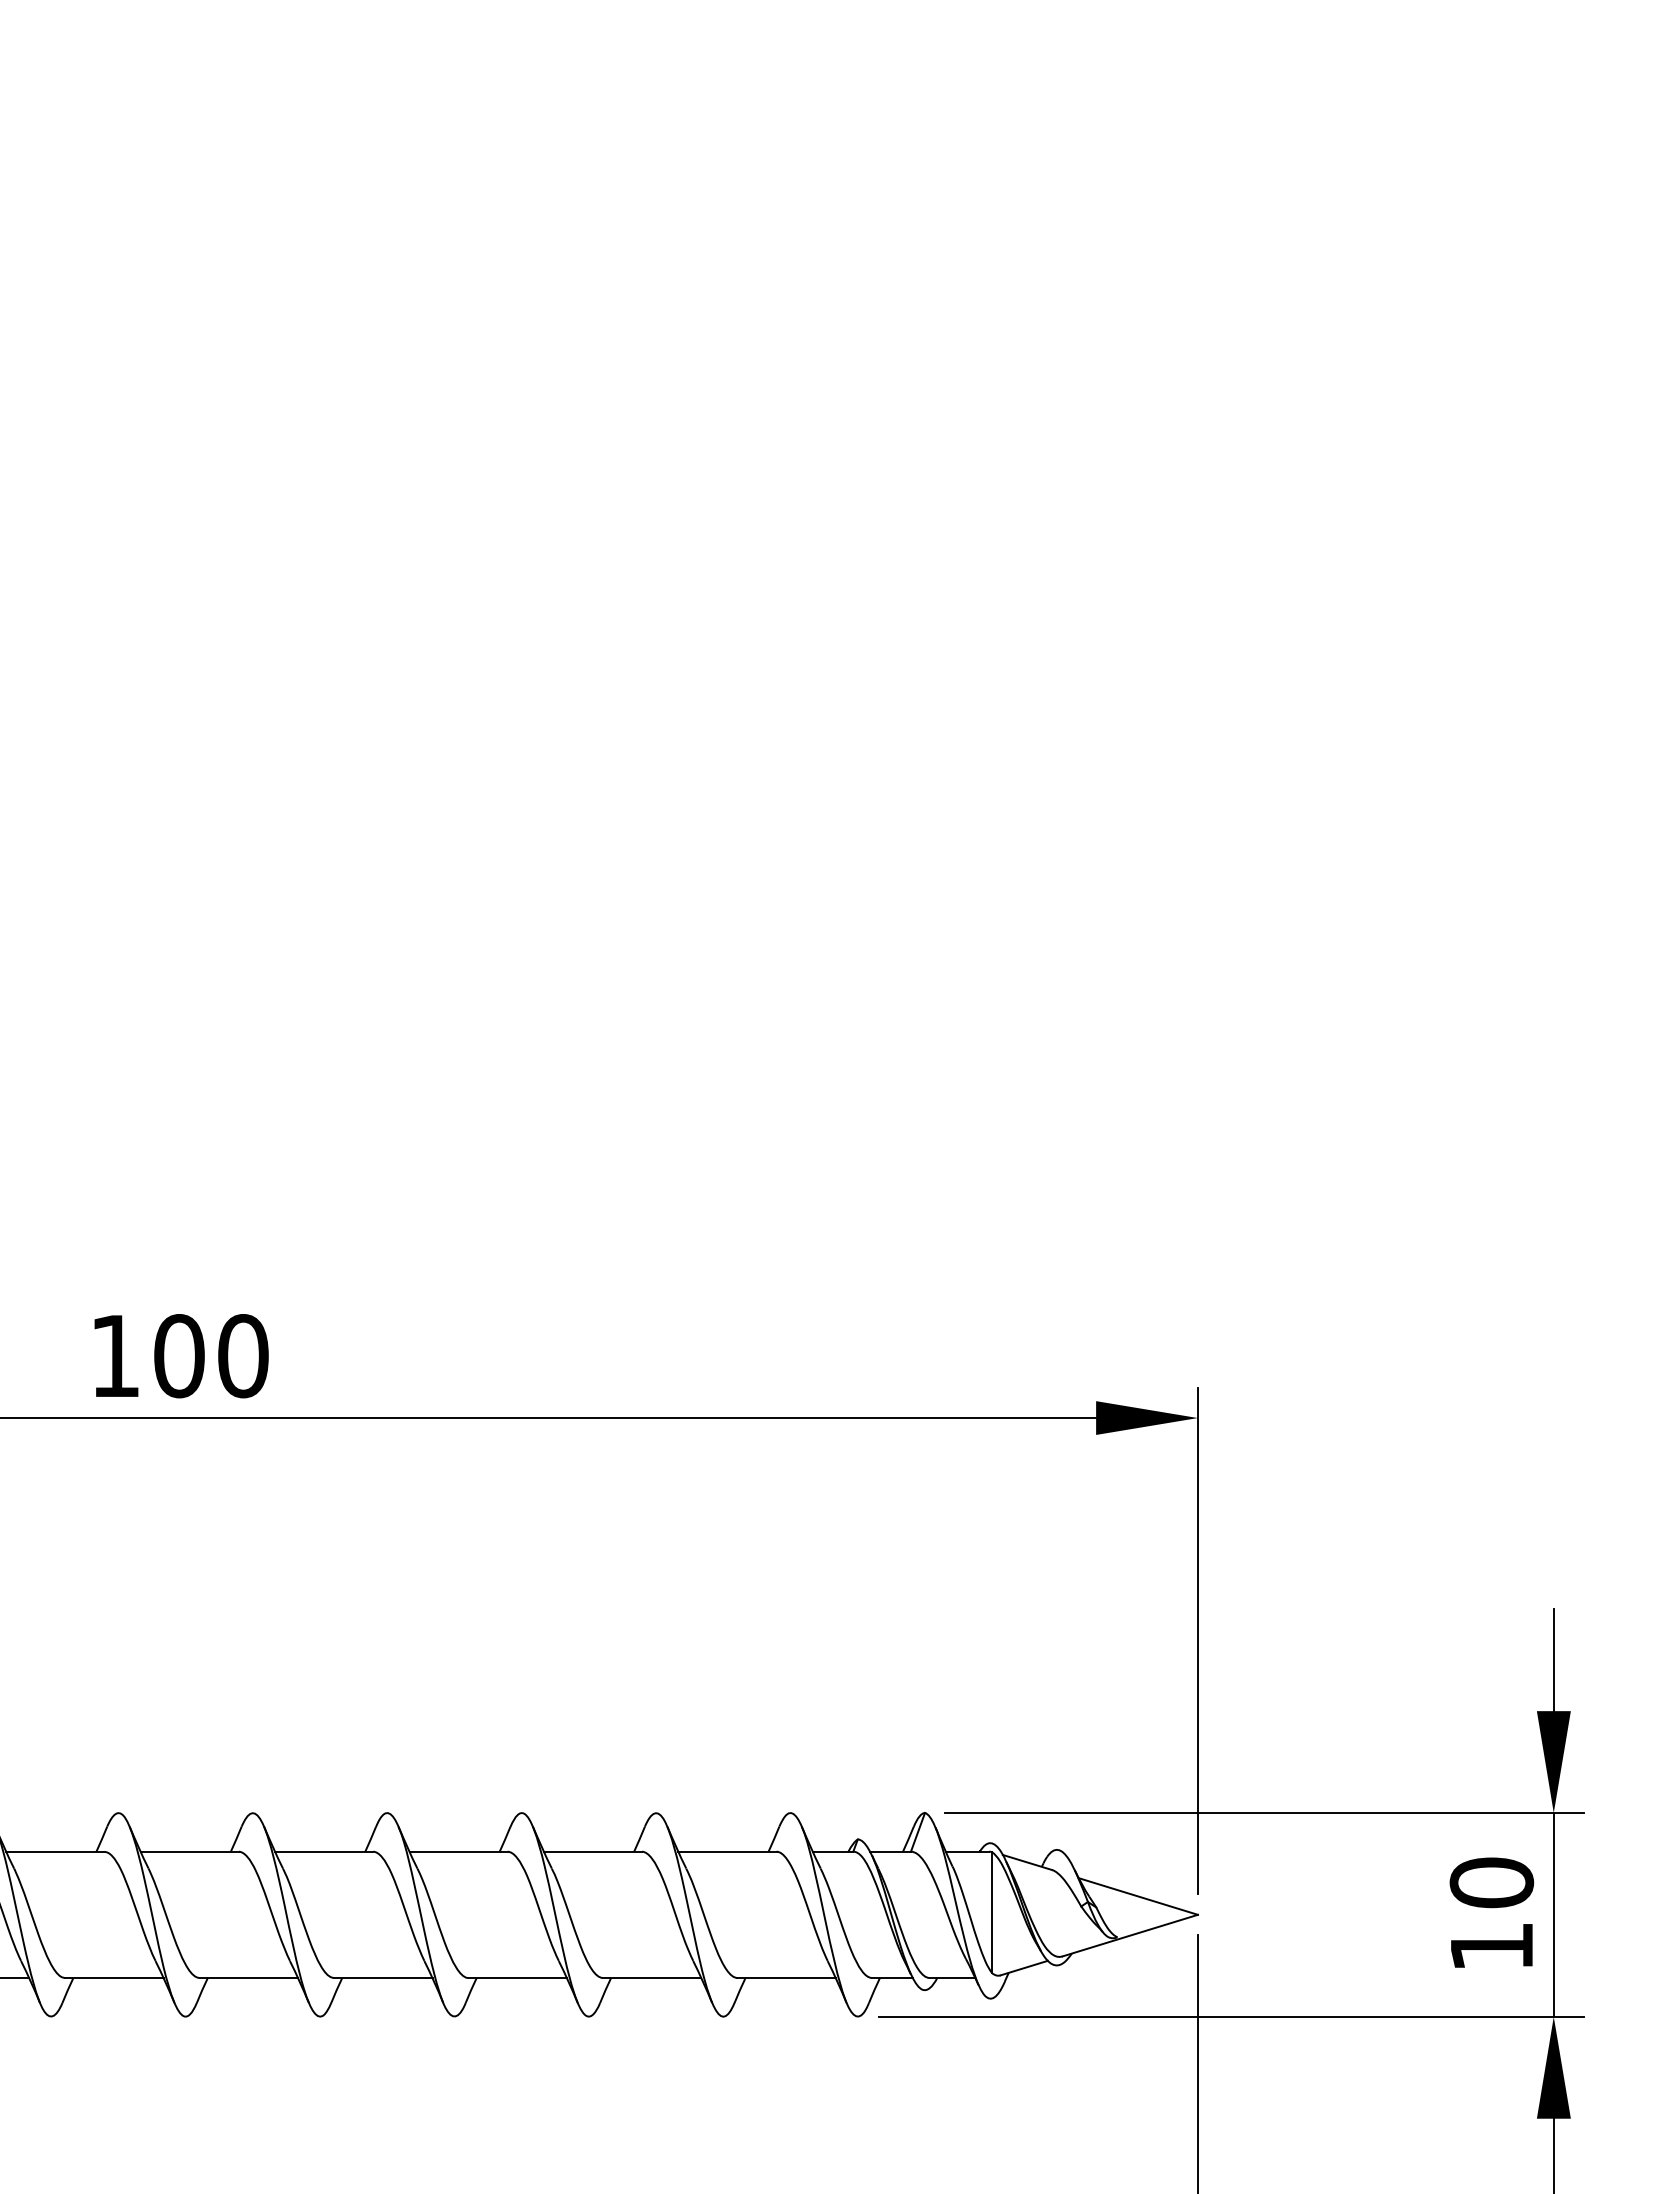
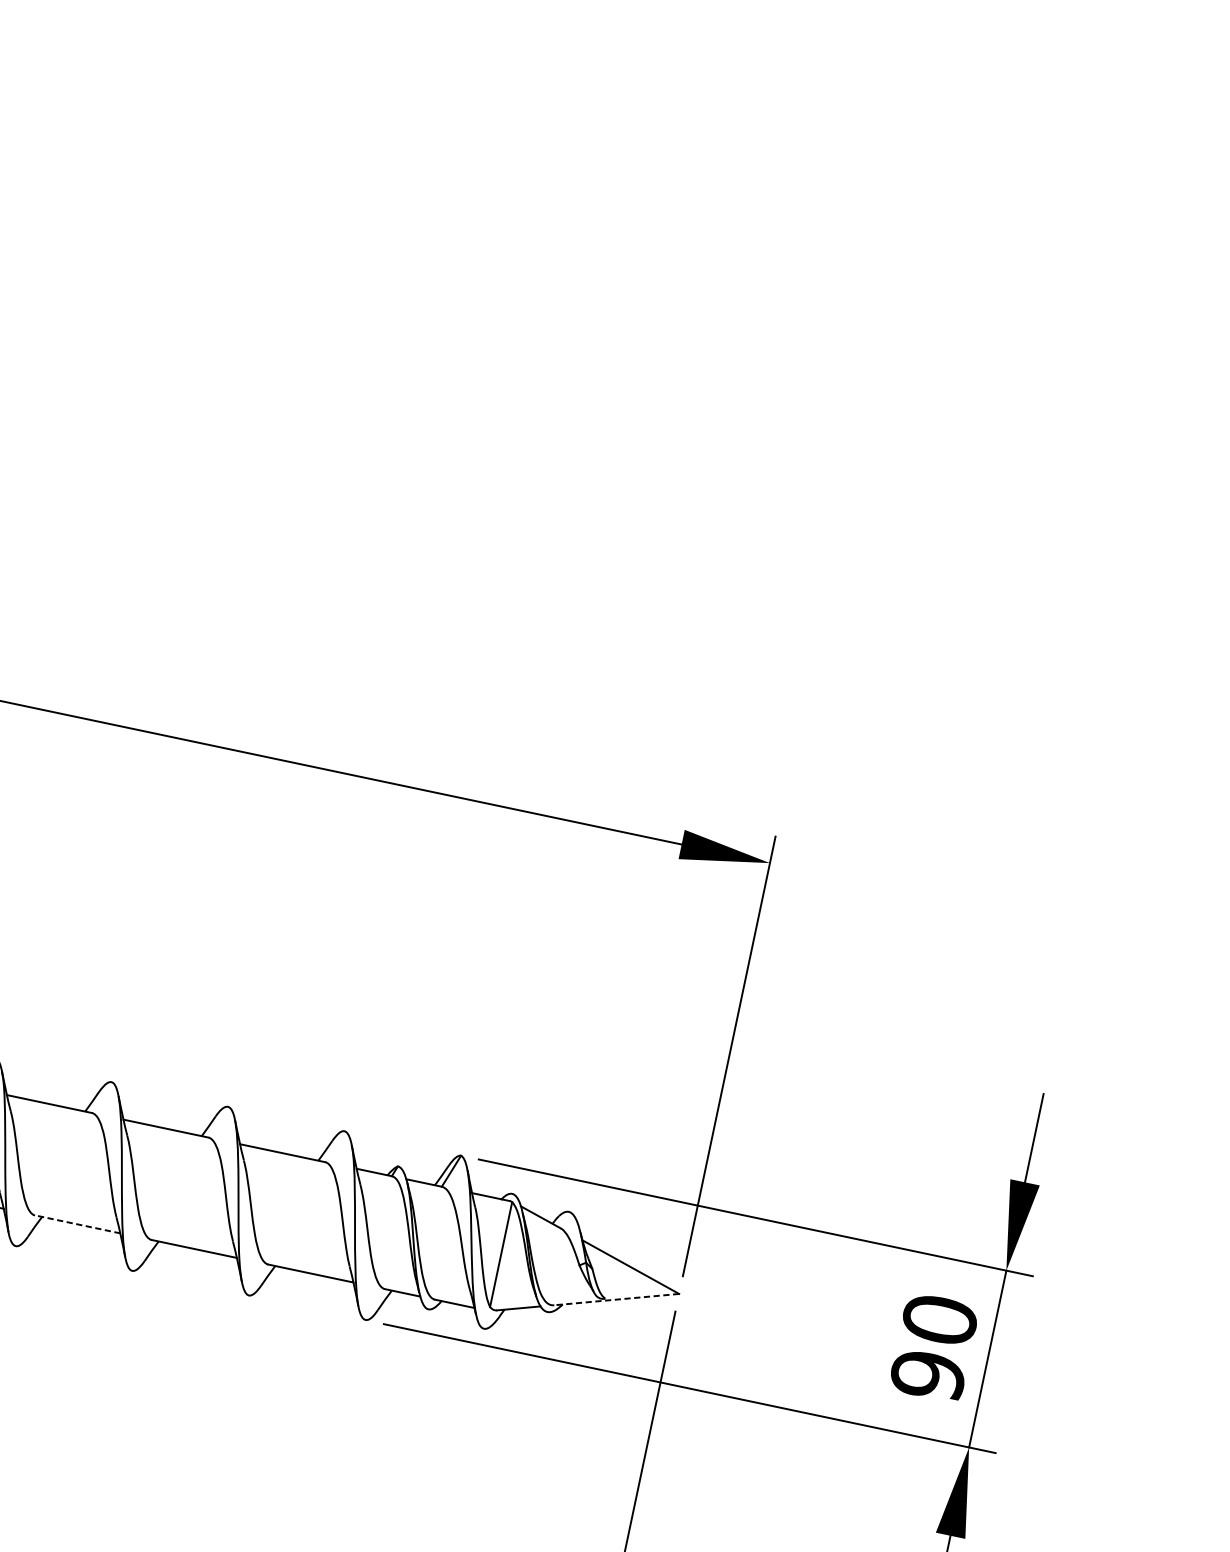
line: (1130, 1935) -> (616, 1299), solid -> dashed
text: (1491, 1946) -> (927, 1375), 10 -> 90
line: (517, 1977) -> (77, 1223), solid -> dashed

